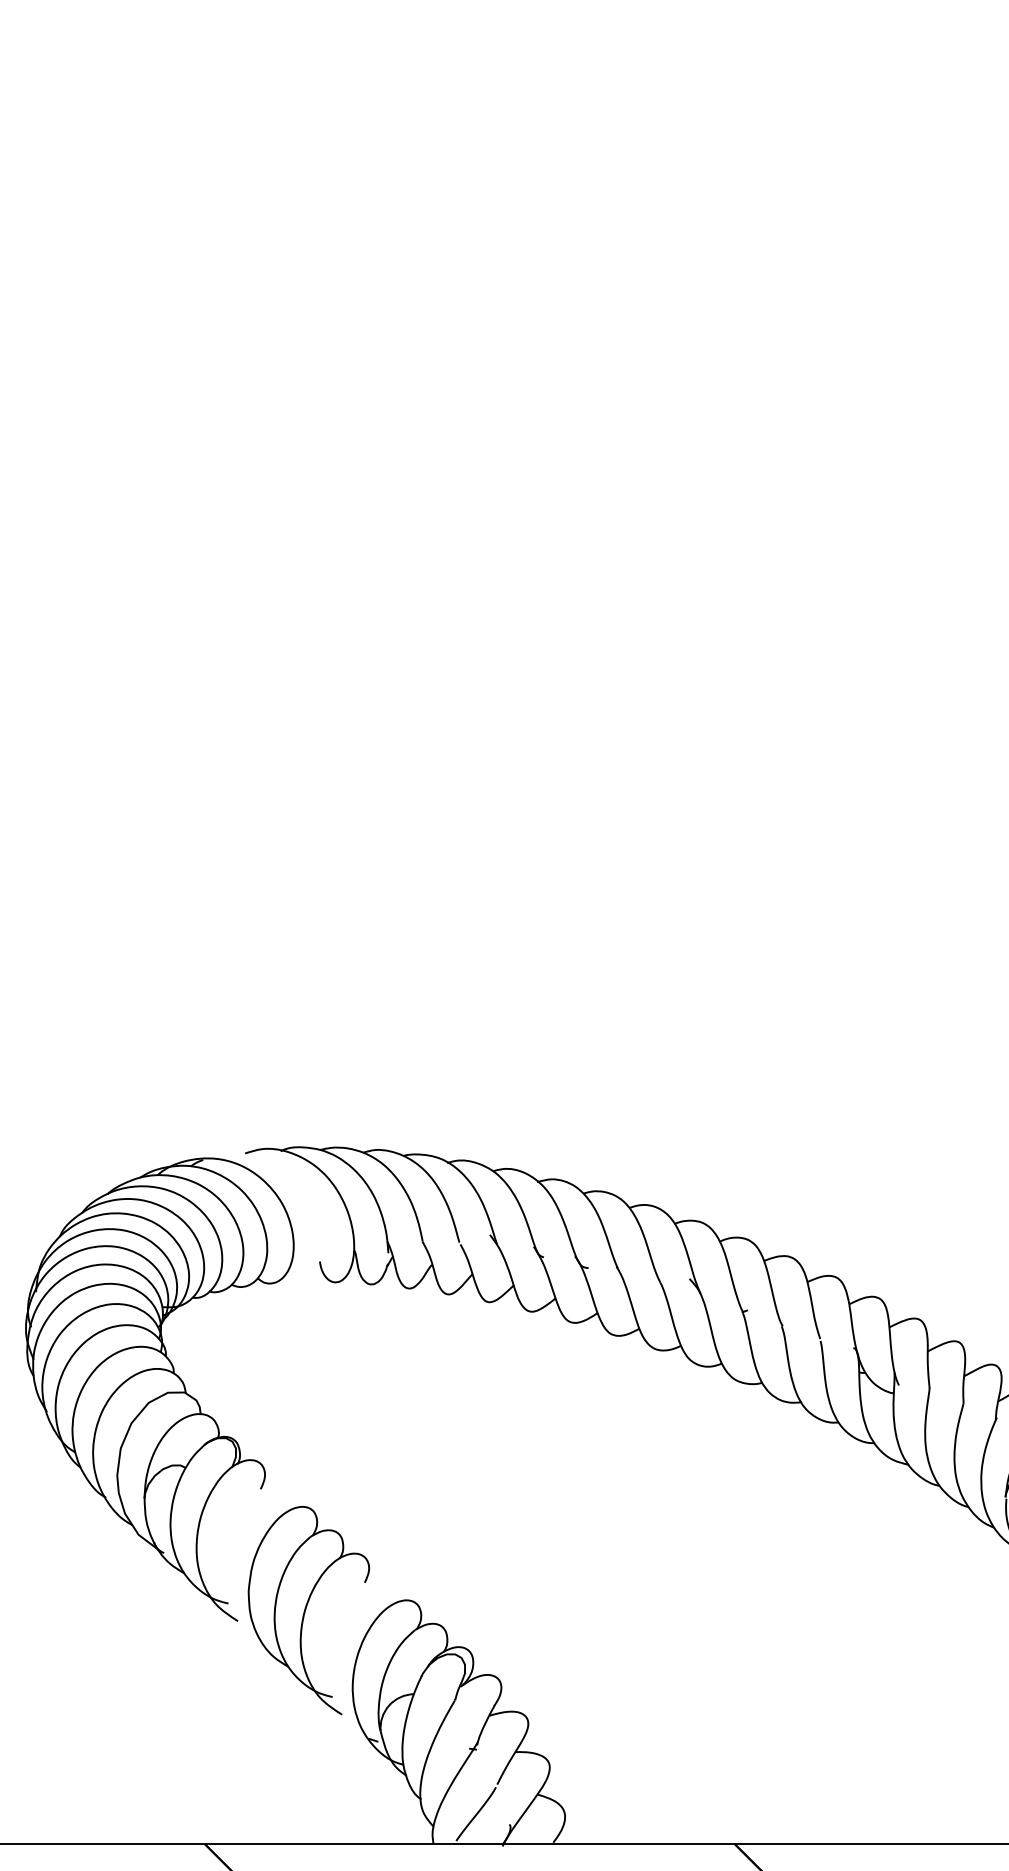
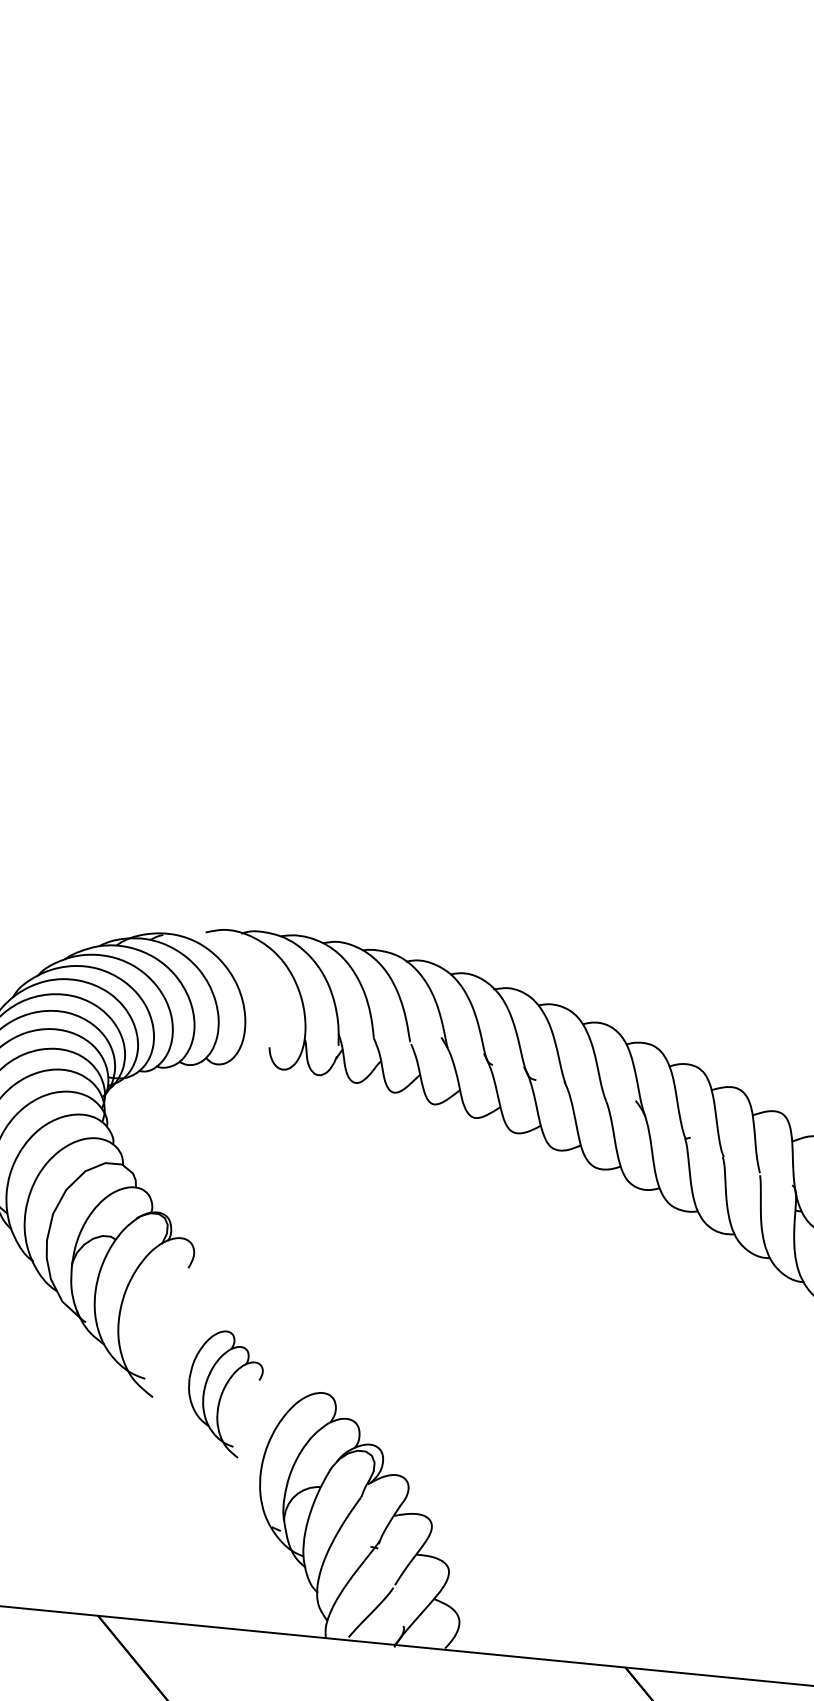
part: (308, 1610) -> (224, 1393), size x0.6

